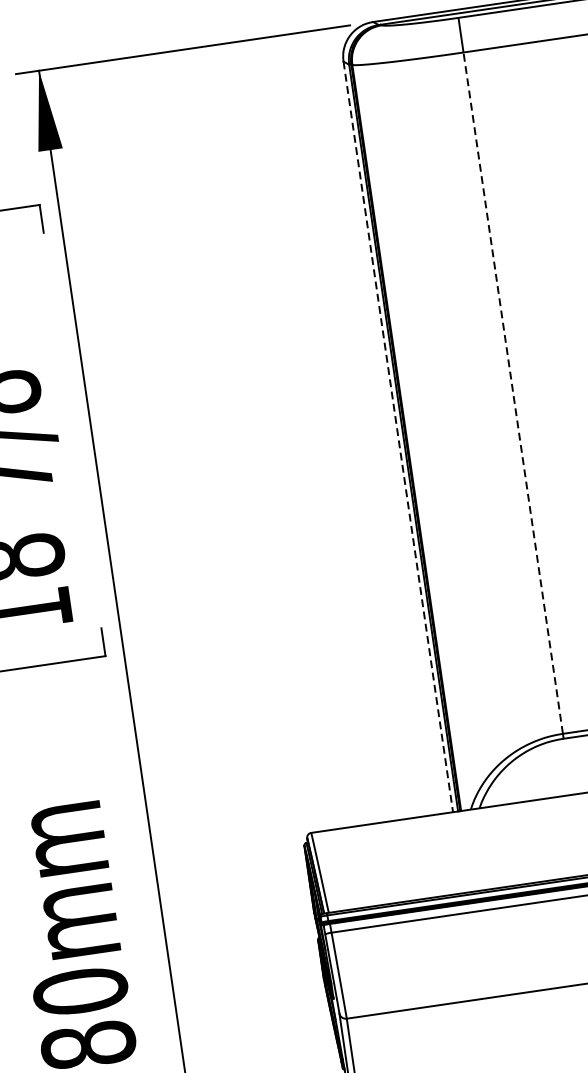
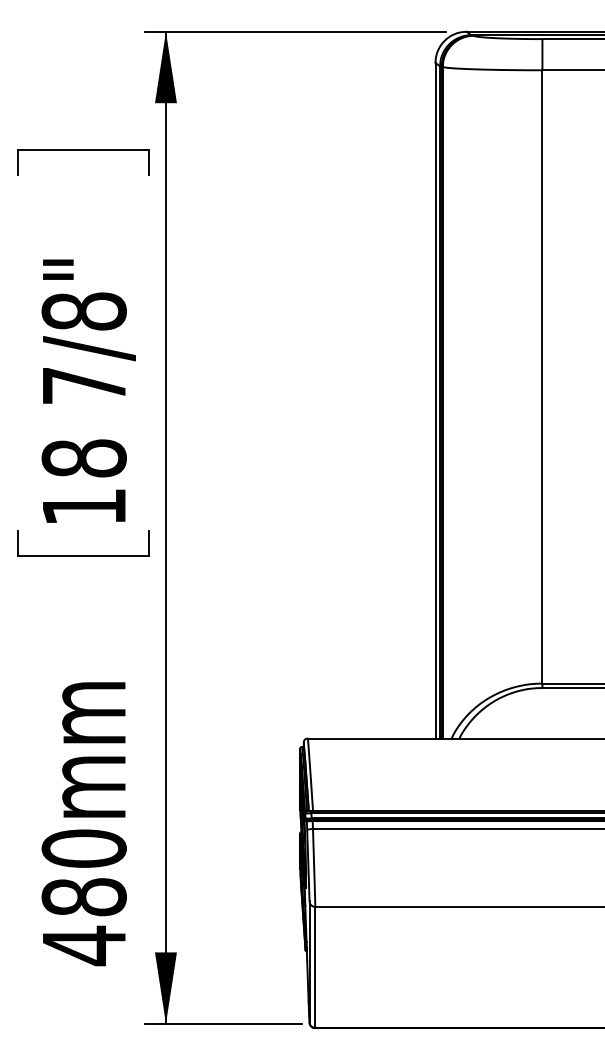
line: (513, 392) -> (542, 376), dashed -> solid
line: (398, 436) -> (435, 400), dashed -> solid

